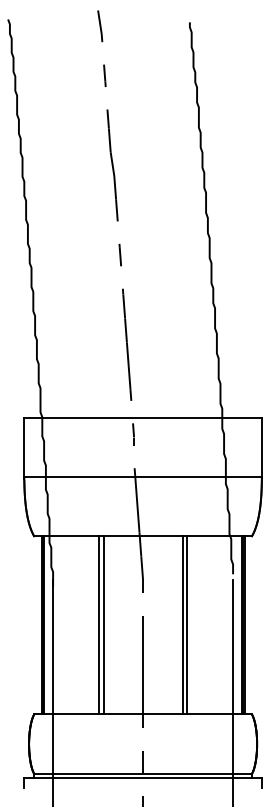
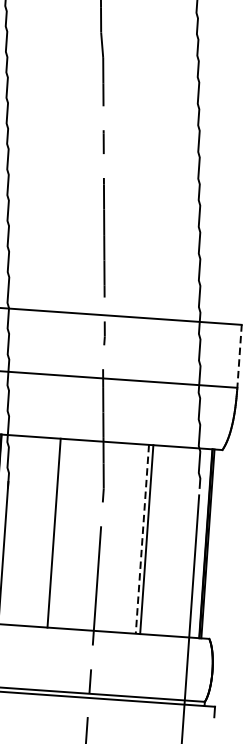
line: (261, 448) -> (239, 357), solid -> dashed
line: (103, 625) -> (58, 533), removed
line: (182, 625) -> (142, 539), solid -> dashed

